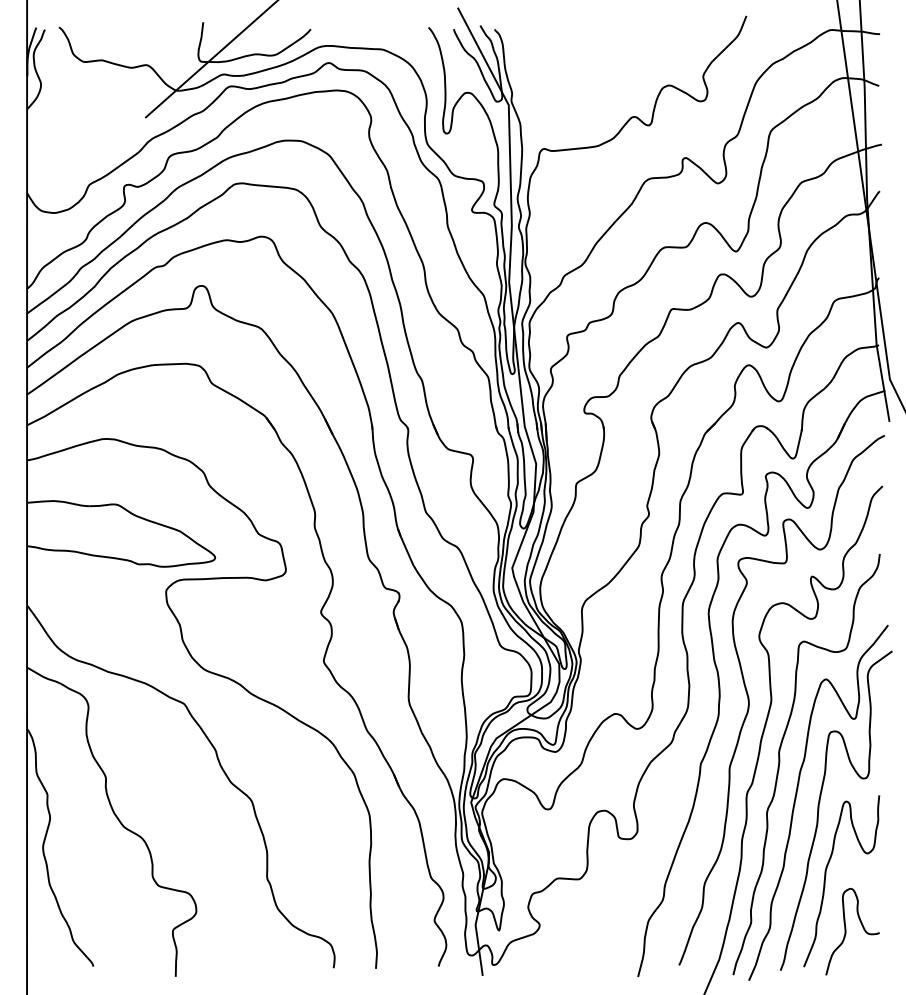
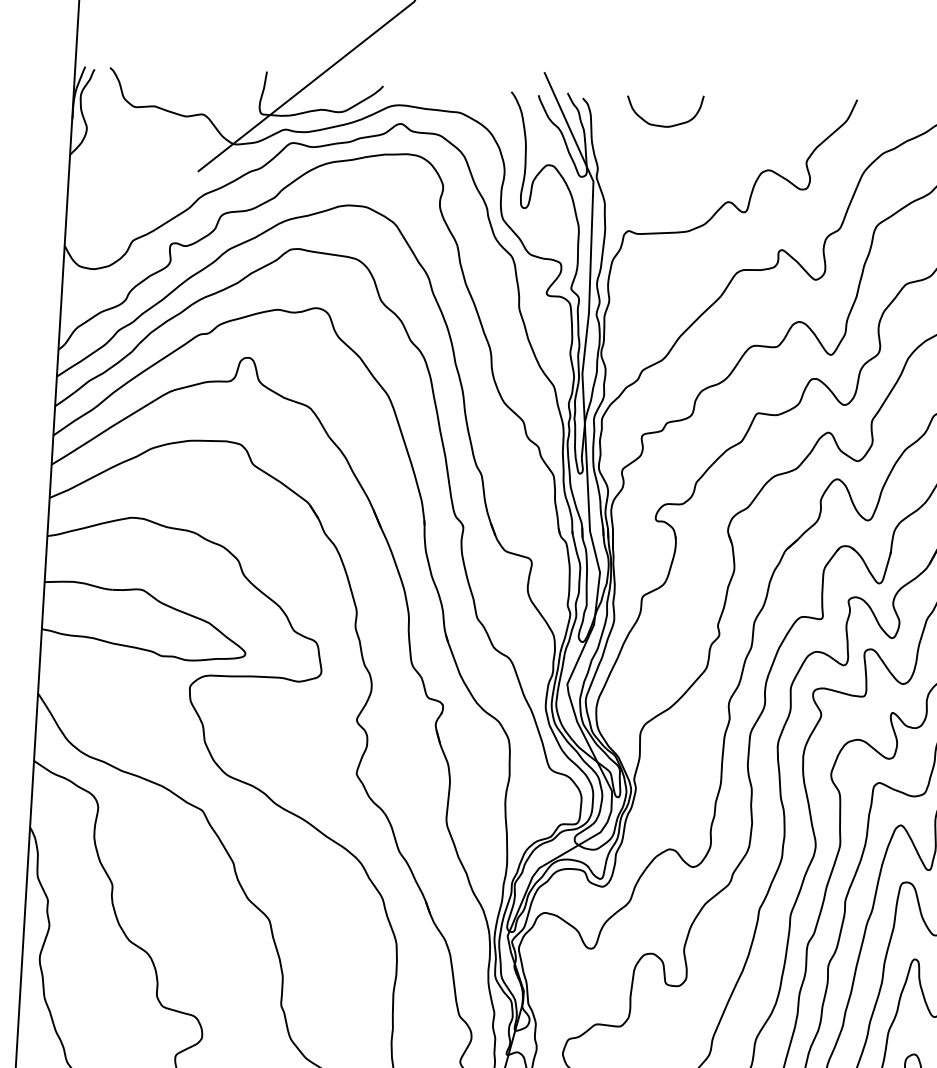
curve: (566, 49) -> (659, 124), added

